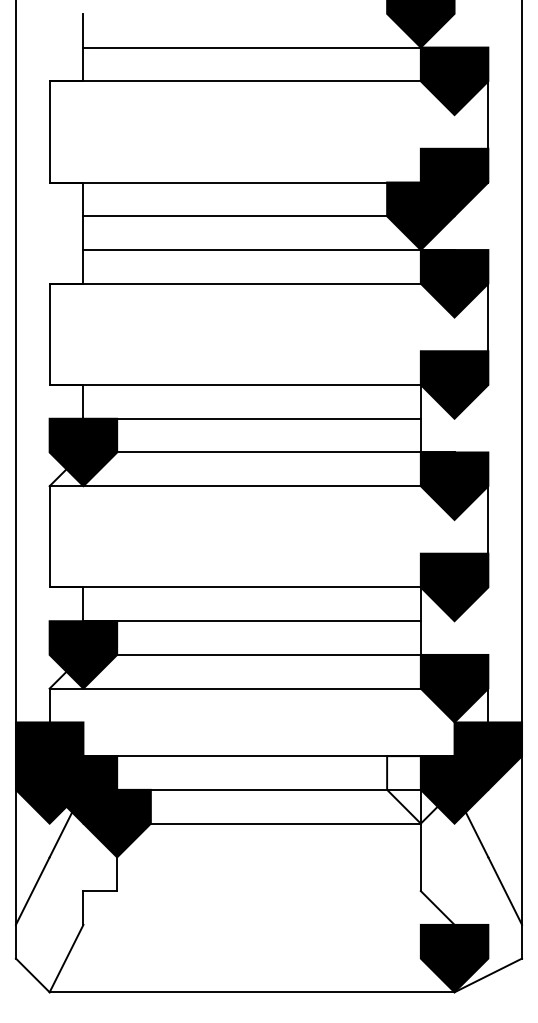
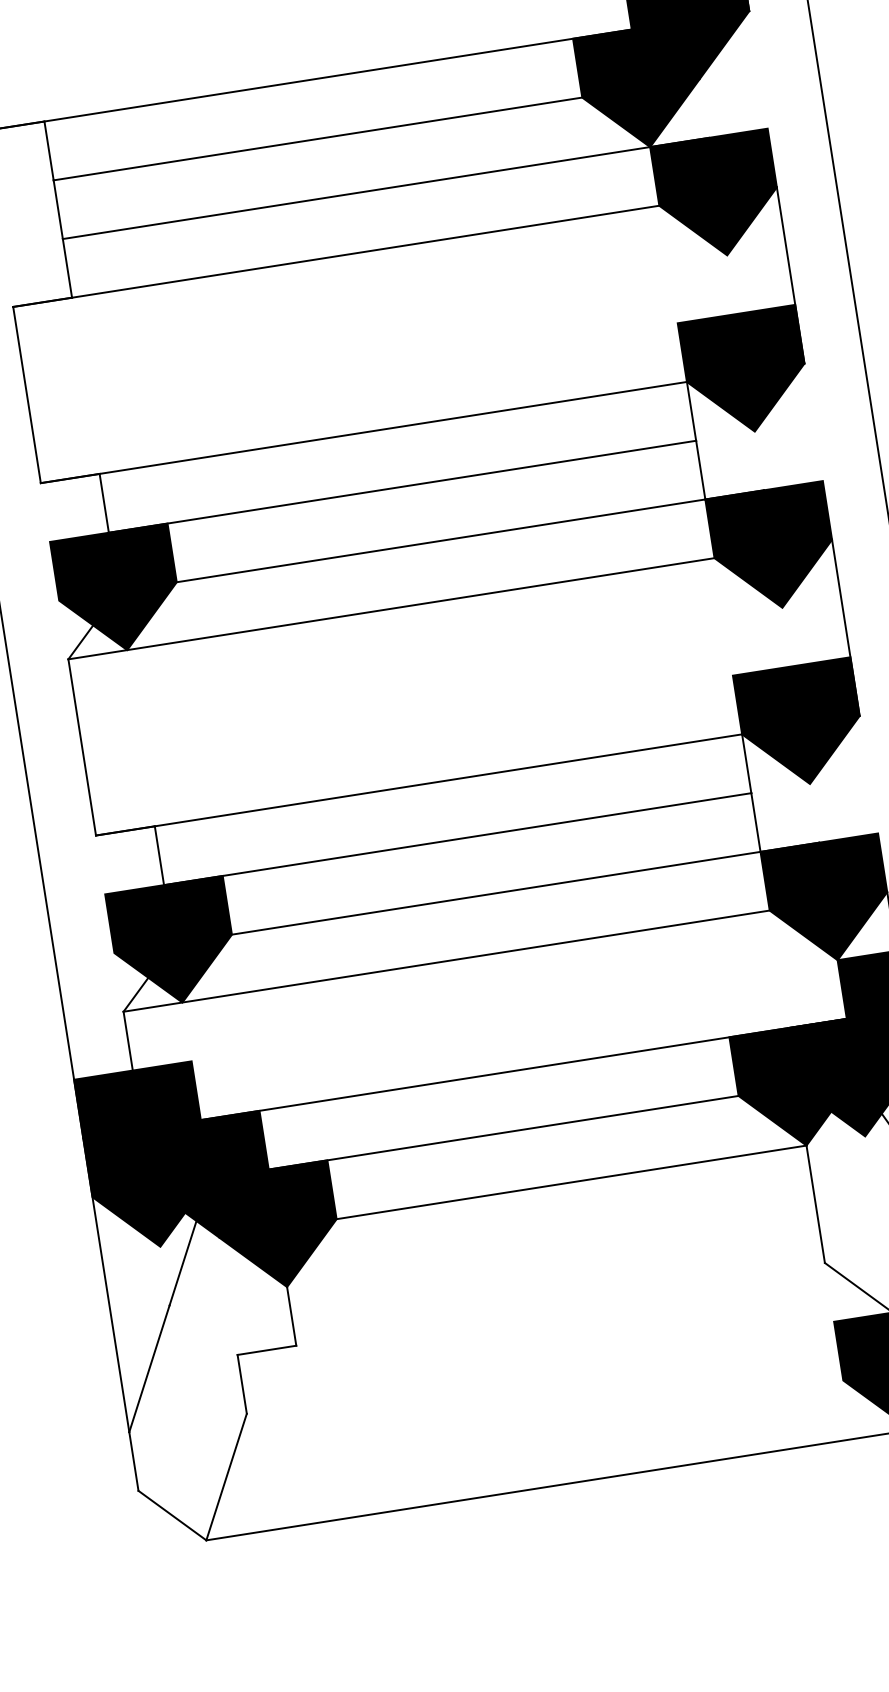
fill: (420, 789) -> (796, 1086), added

